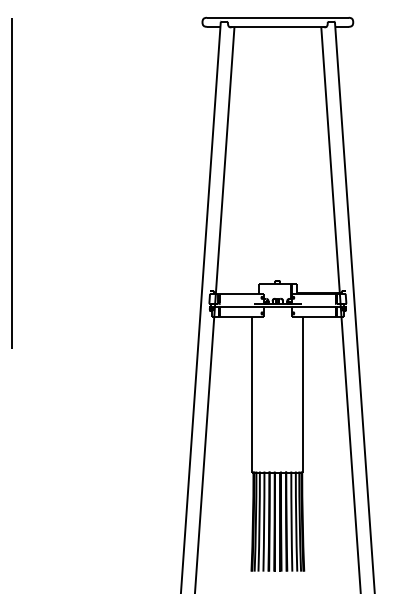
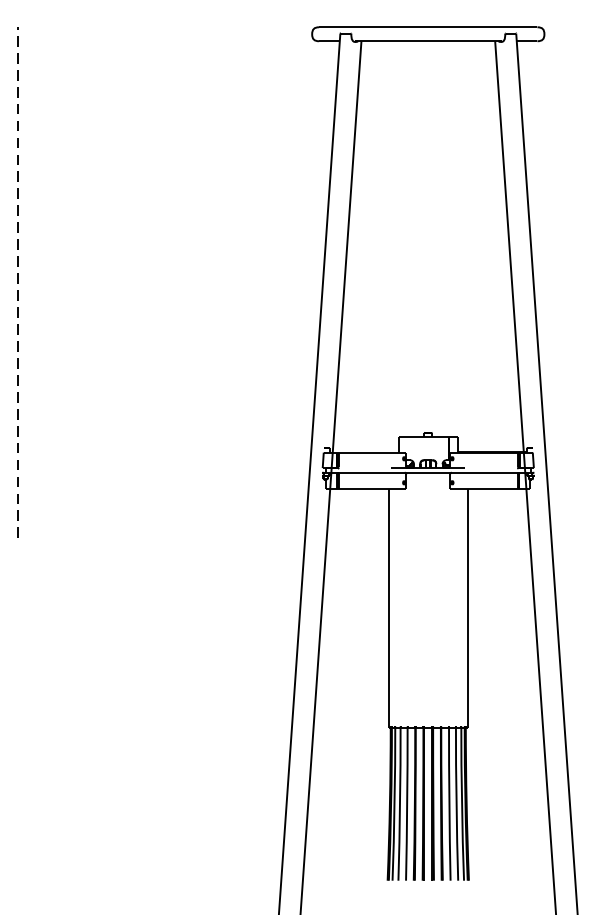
line: (11, 183) -> (17, 282), solid -> dashed

